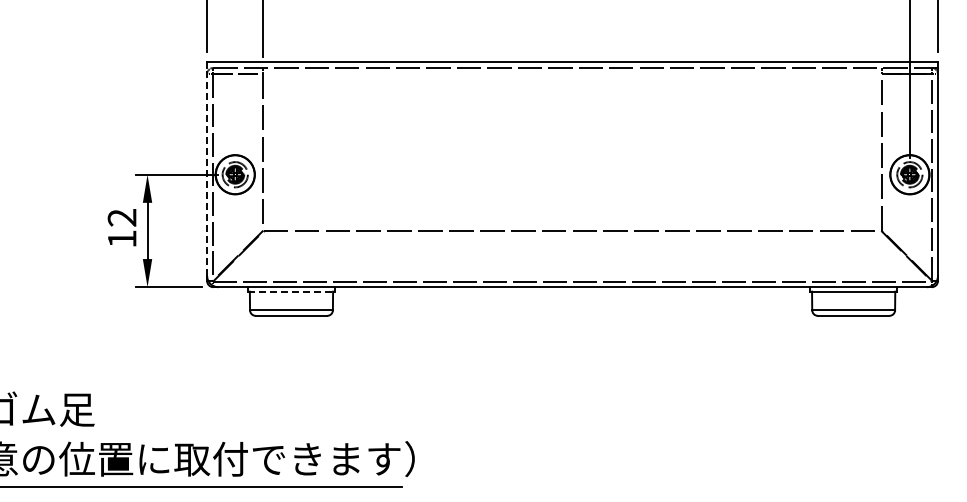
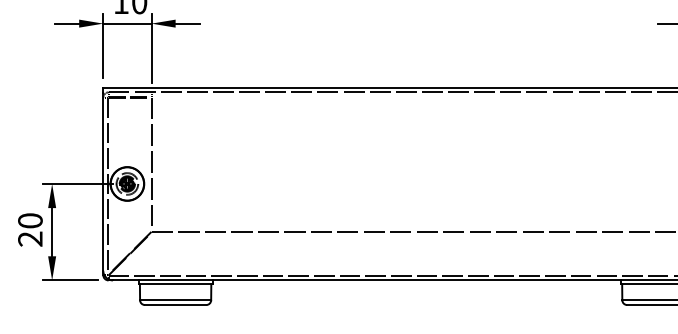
line: (207, 172) -> (103, 182), dashed -> solid
text: (121, 228) -> (29, 230), 12 -> 20
line: (291, 291) -> (175, 284), dashed -> solid

